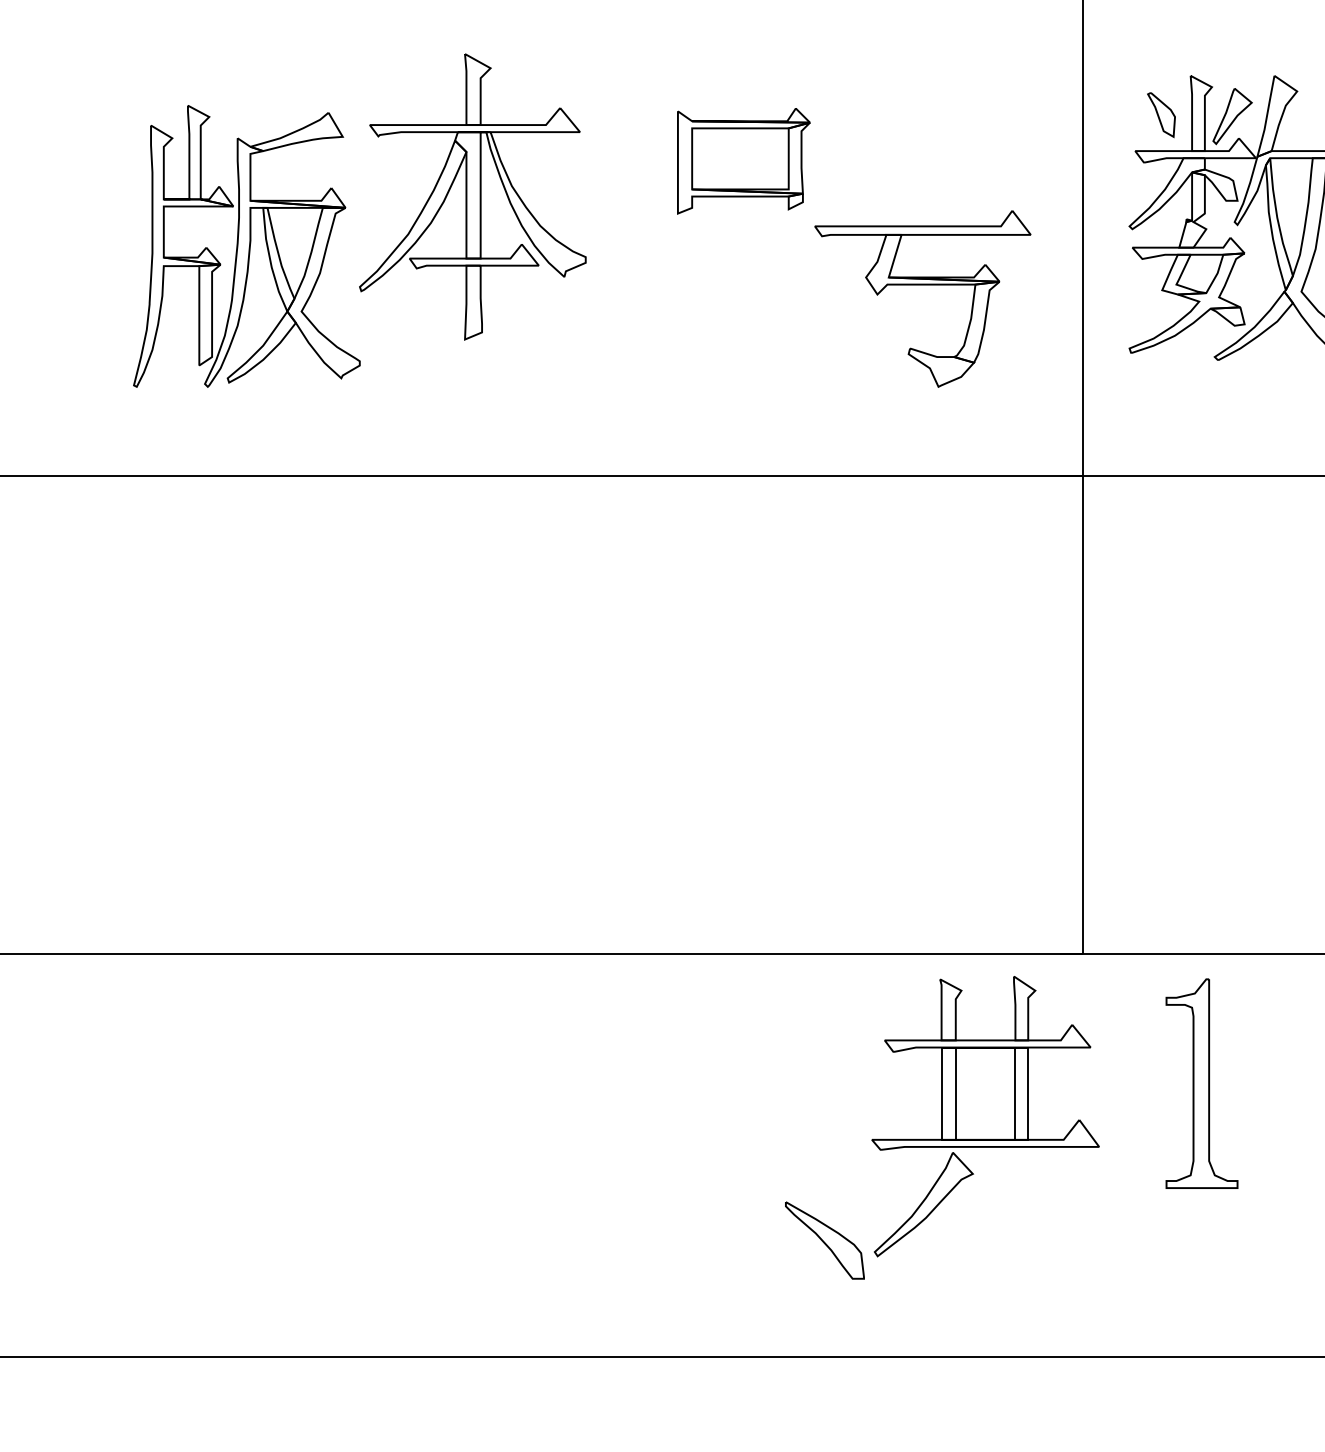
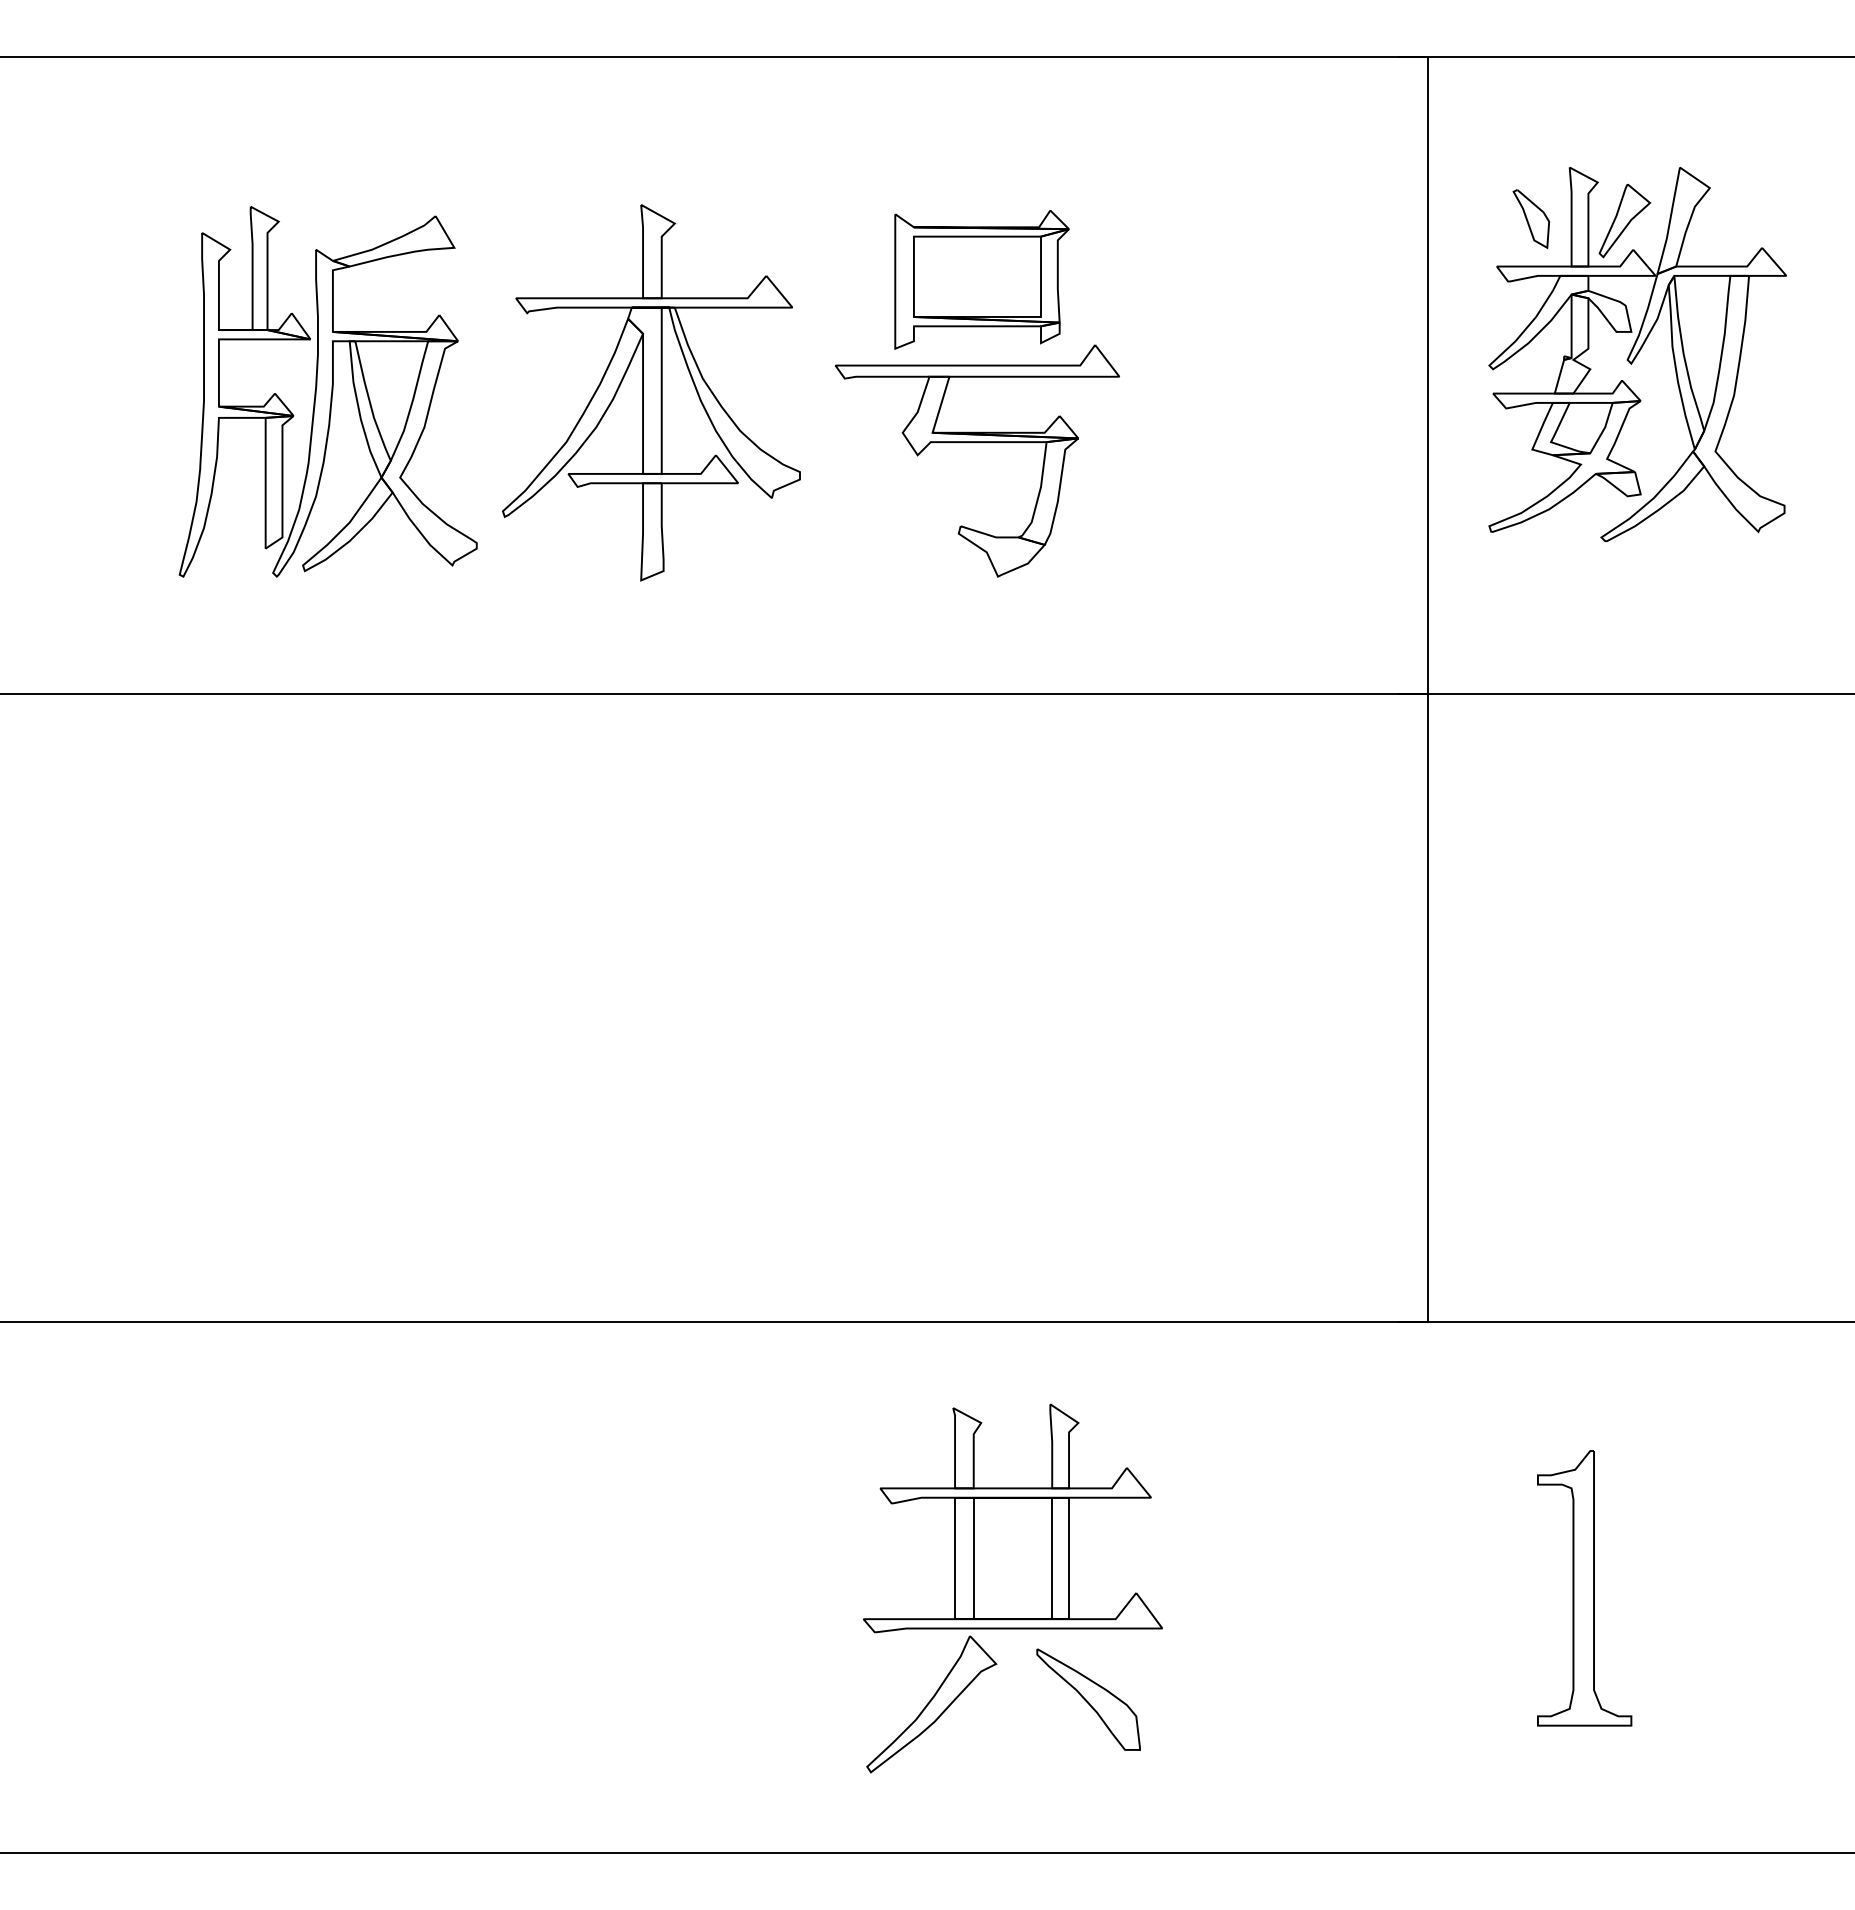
part: (472, 196) -> (651, 392), moved
part: (922, 284) -> (977, 442), moved
part: (1201, 1083) -> (1584, 1588), moved
part: (985, 1116) -> (1012, 1588), moved

